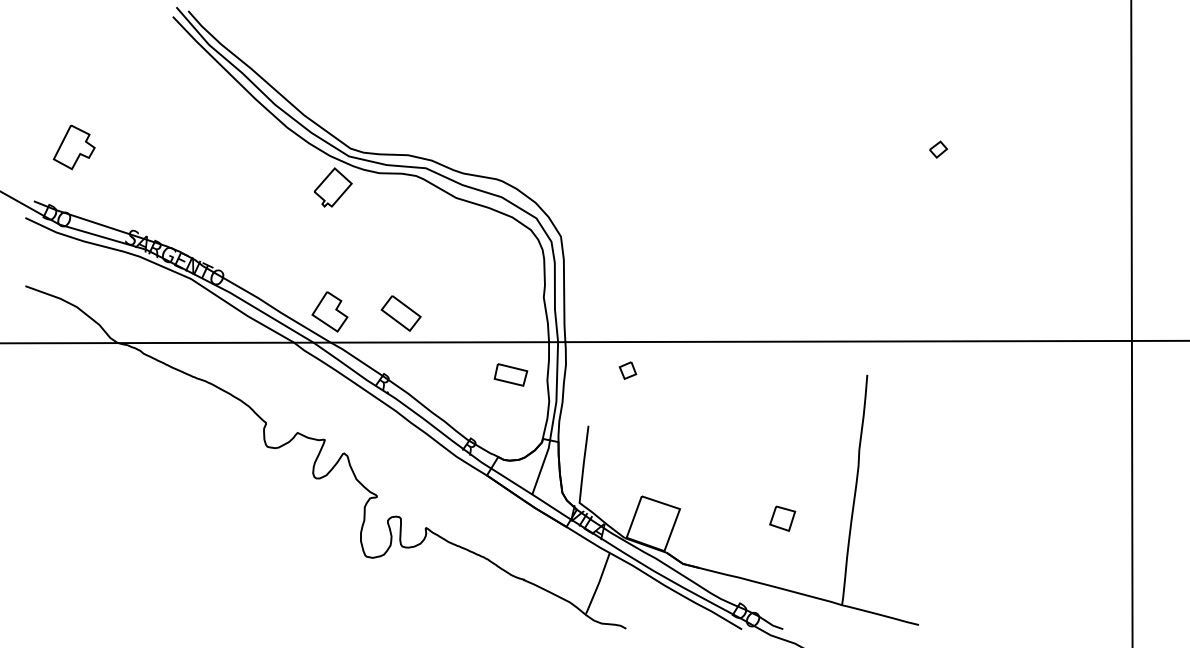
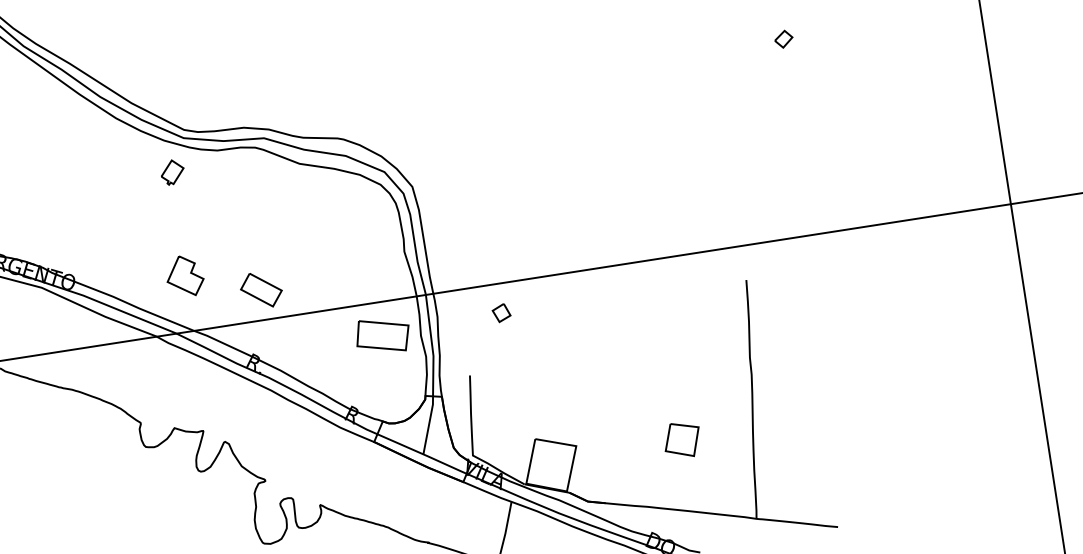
part: (333, 187) -> (172, 172), size x0.6
part: (329, 311) -> (184, 275), moved
part: (510, 374) -> (382, 335), size x1.6
part: (782, 518) -> (682, 439), size x1.4

